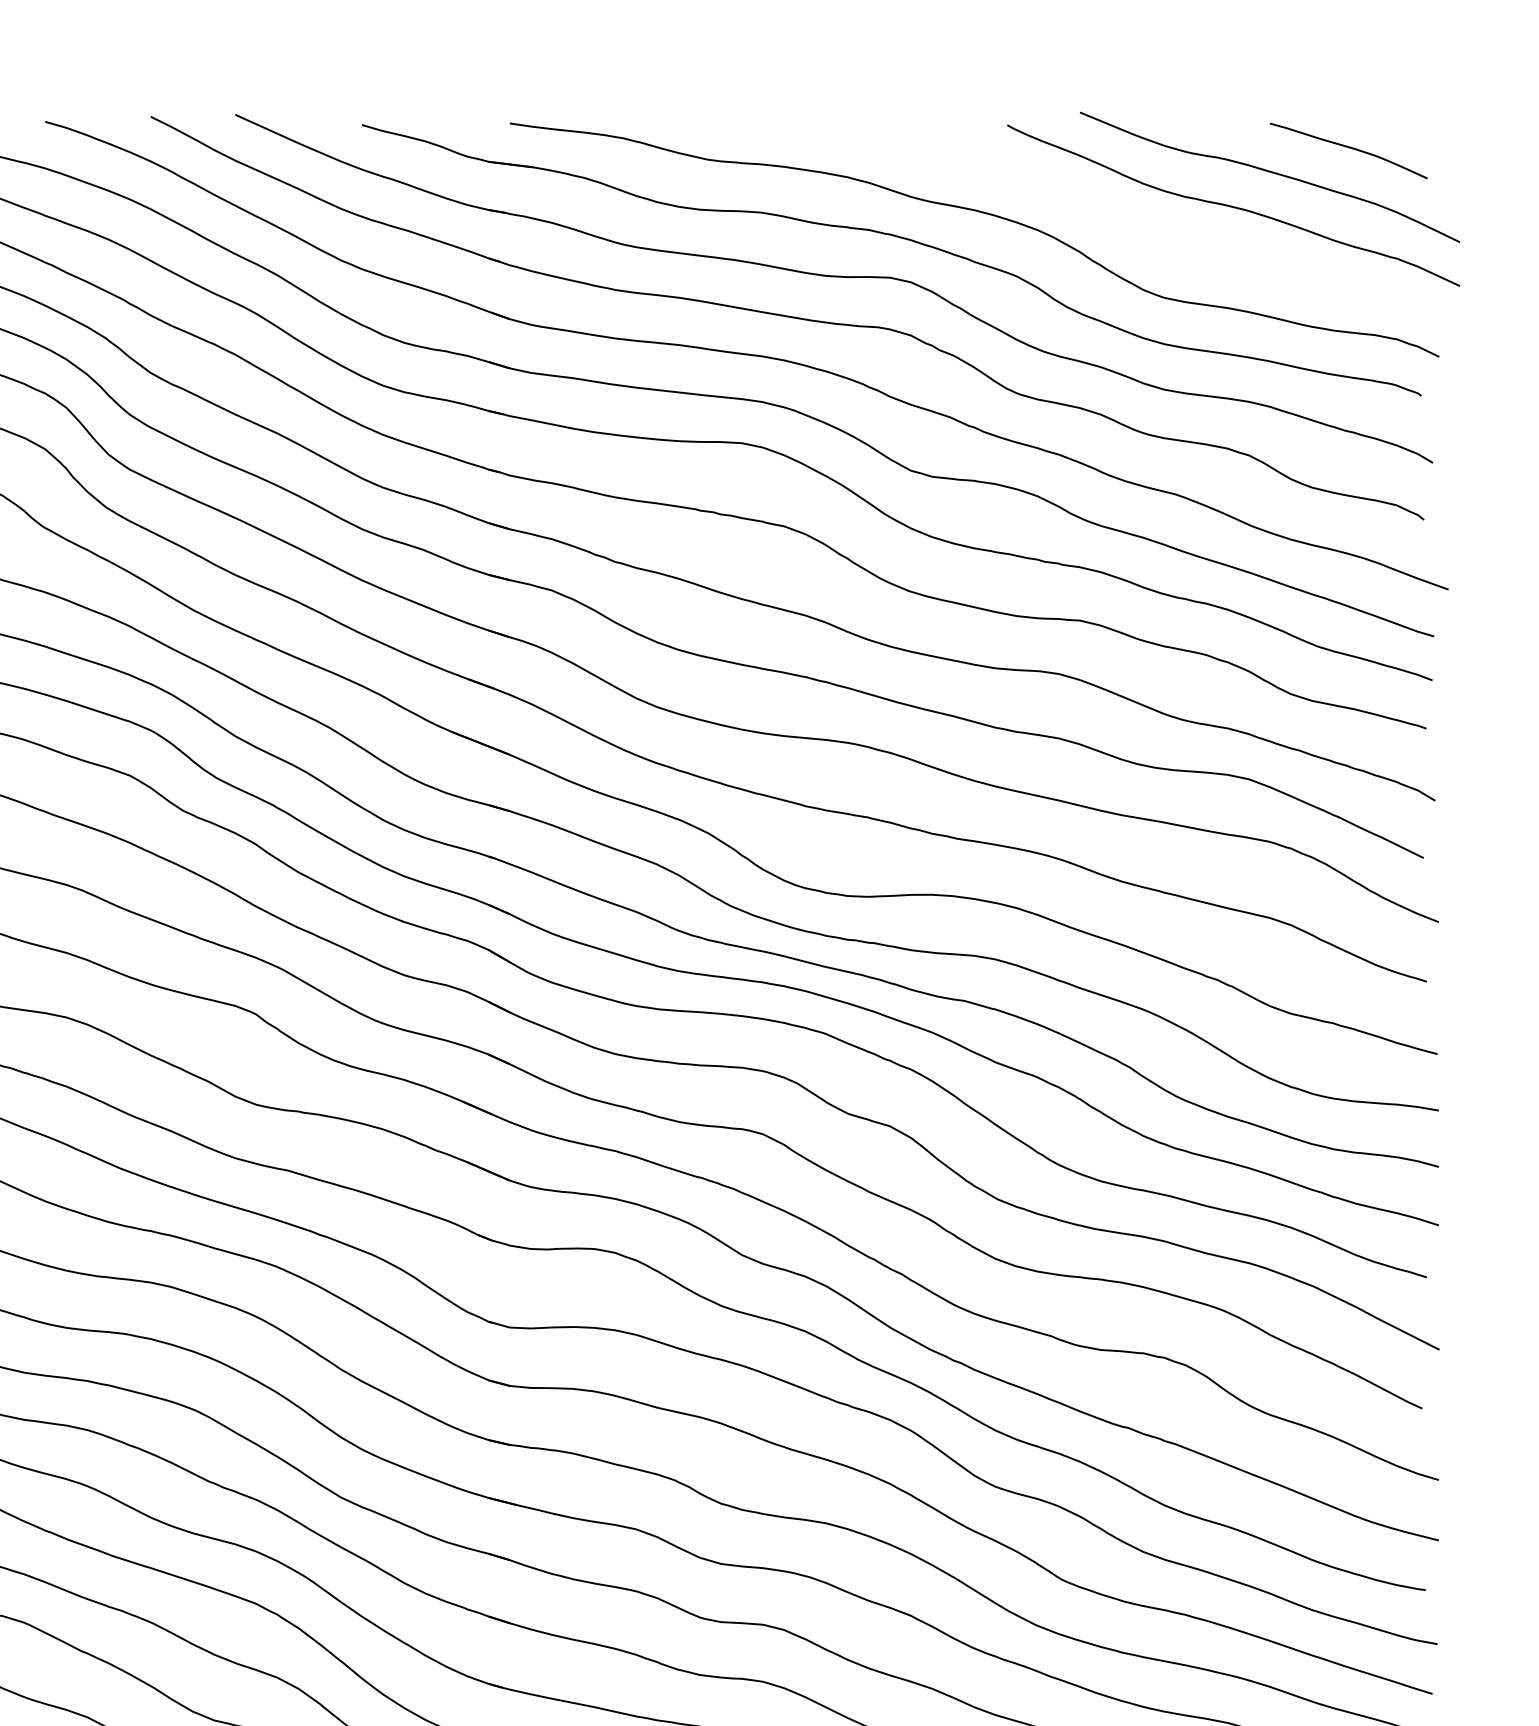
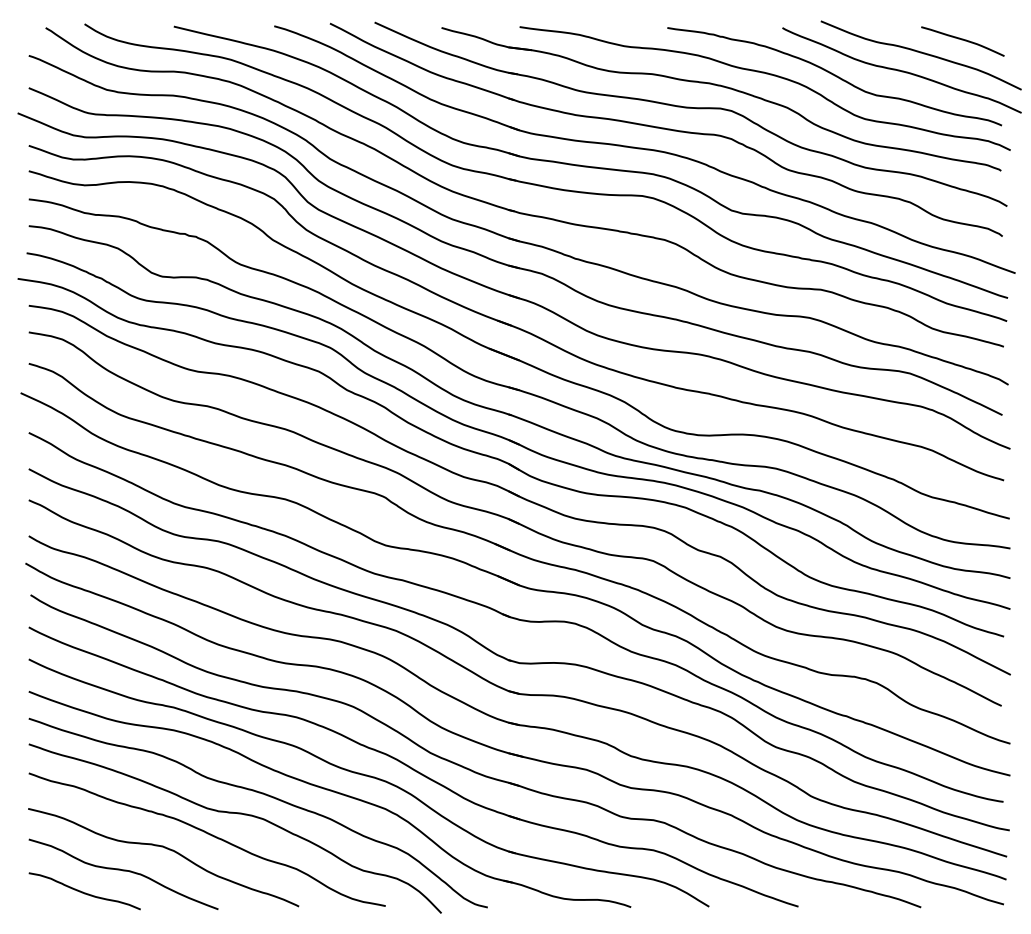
curve: (1105, 217) -> (834, 76), added

